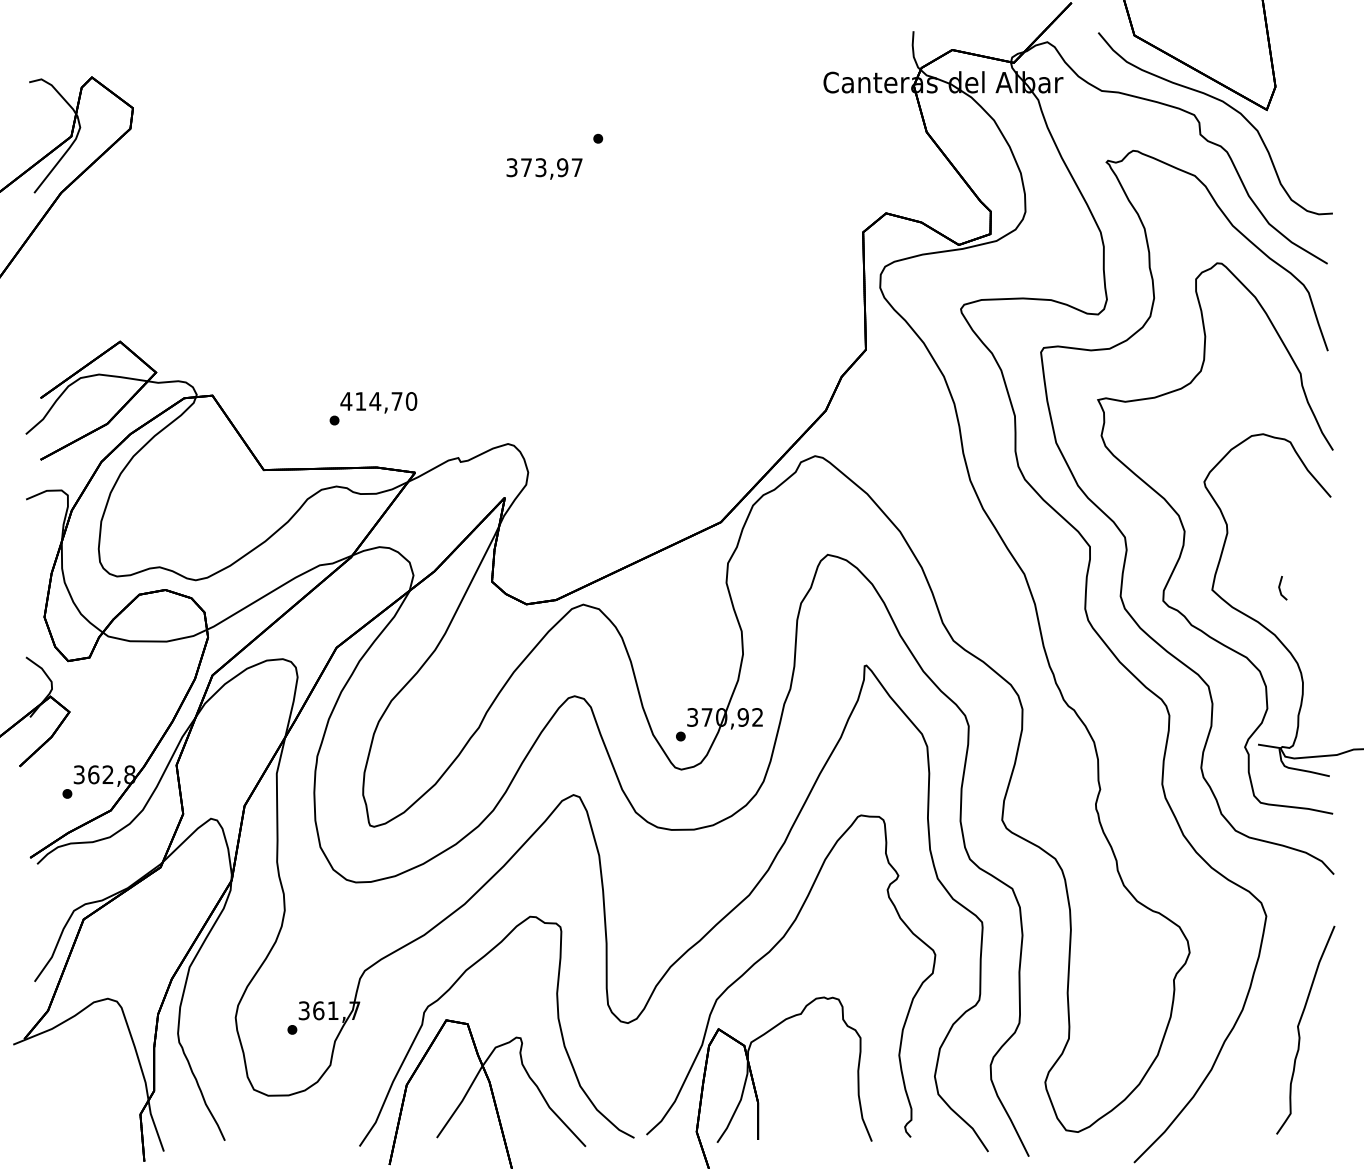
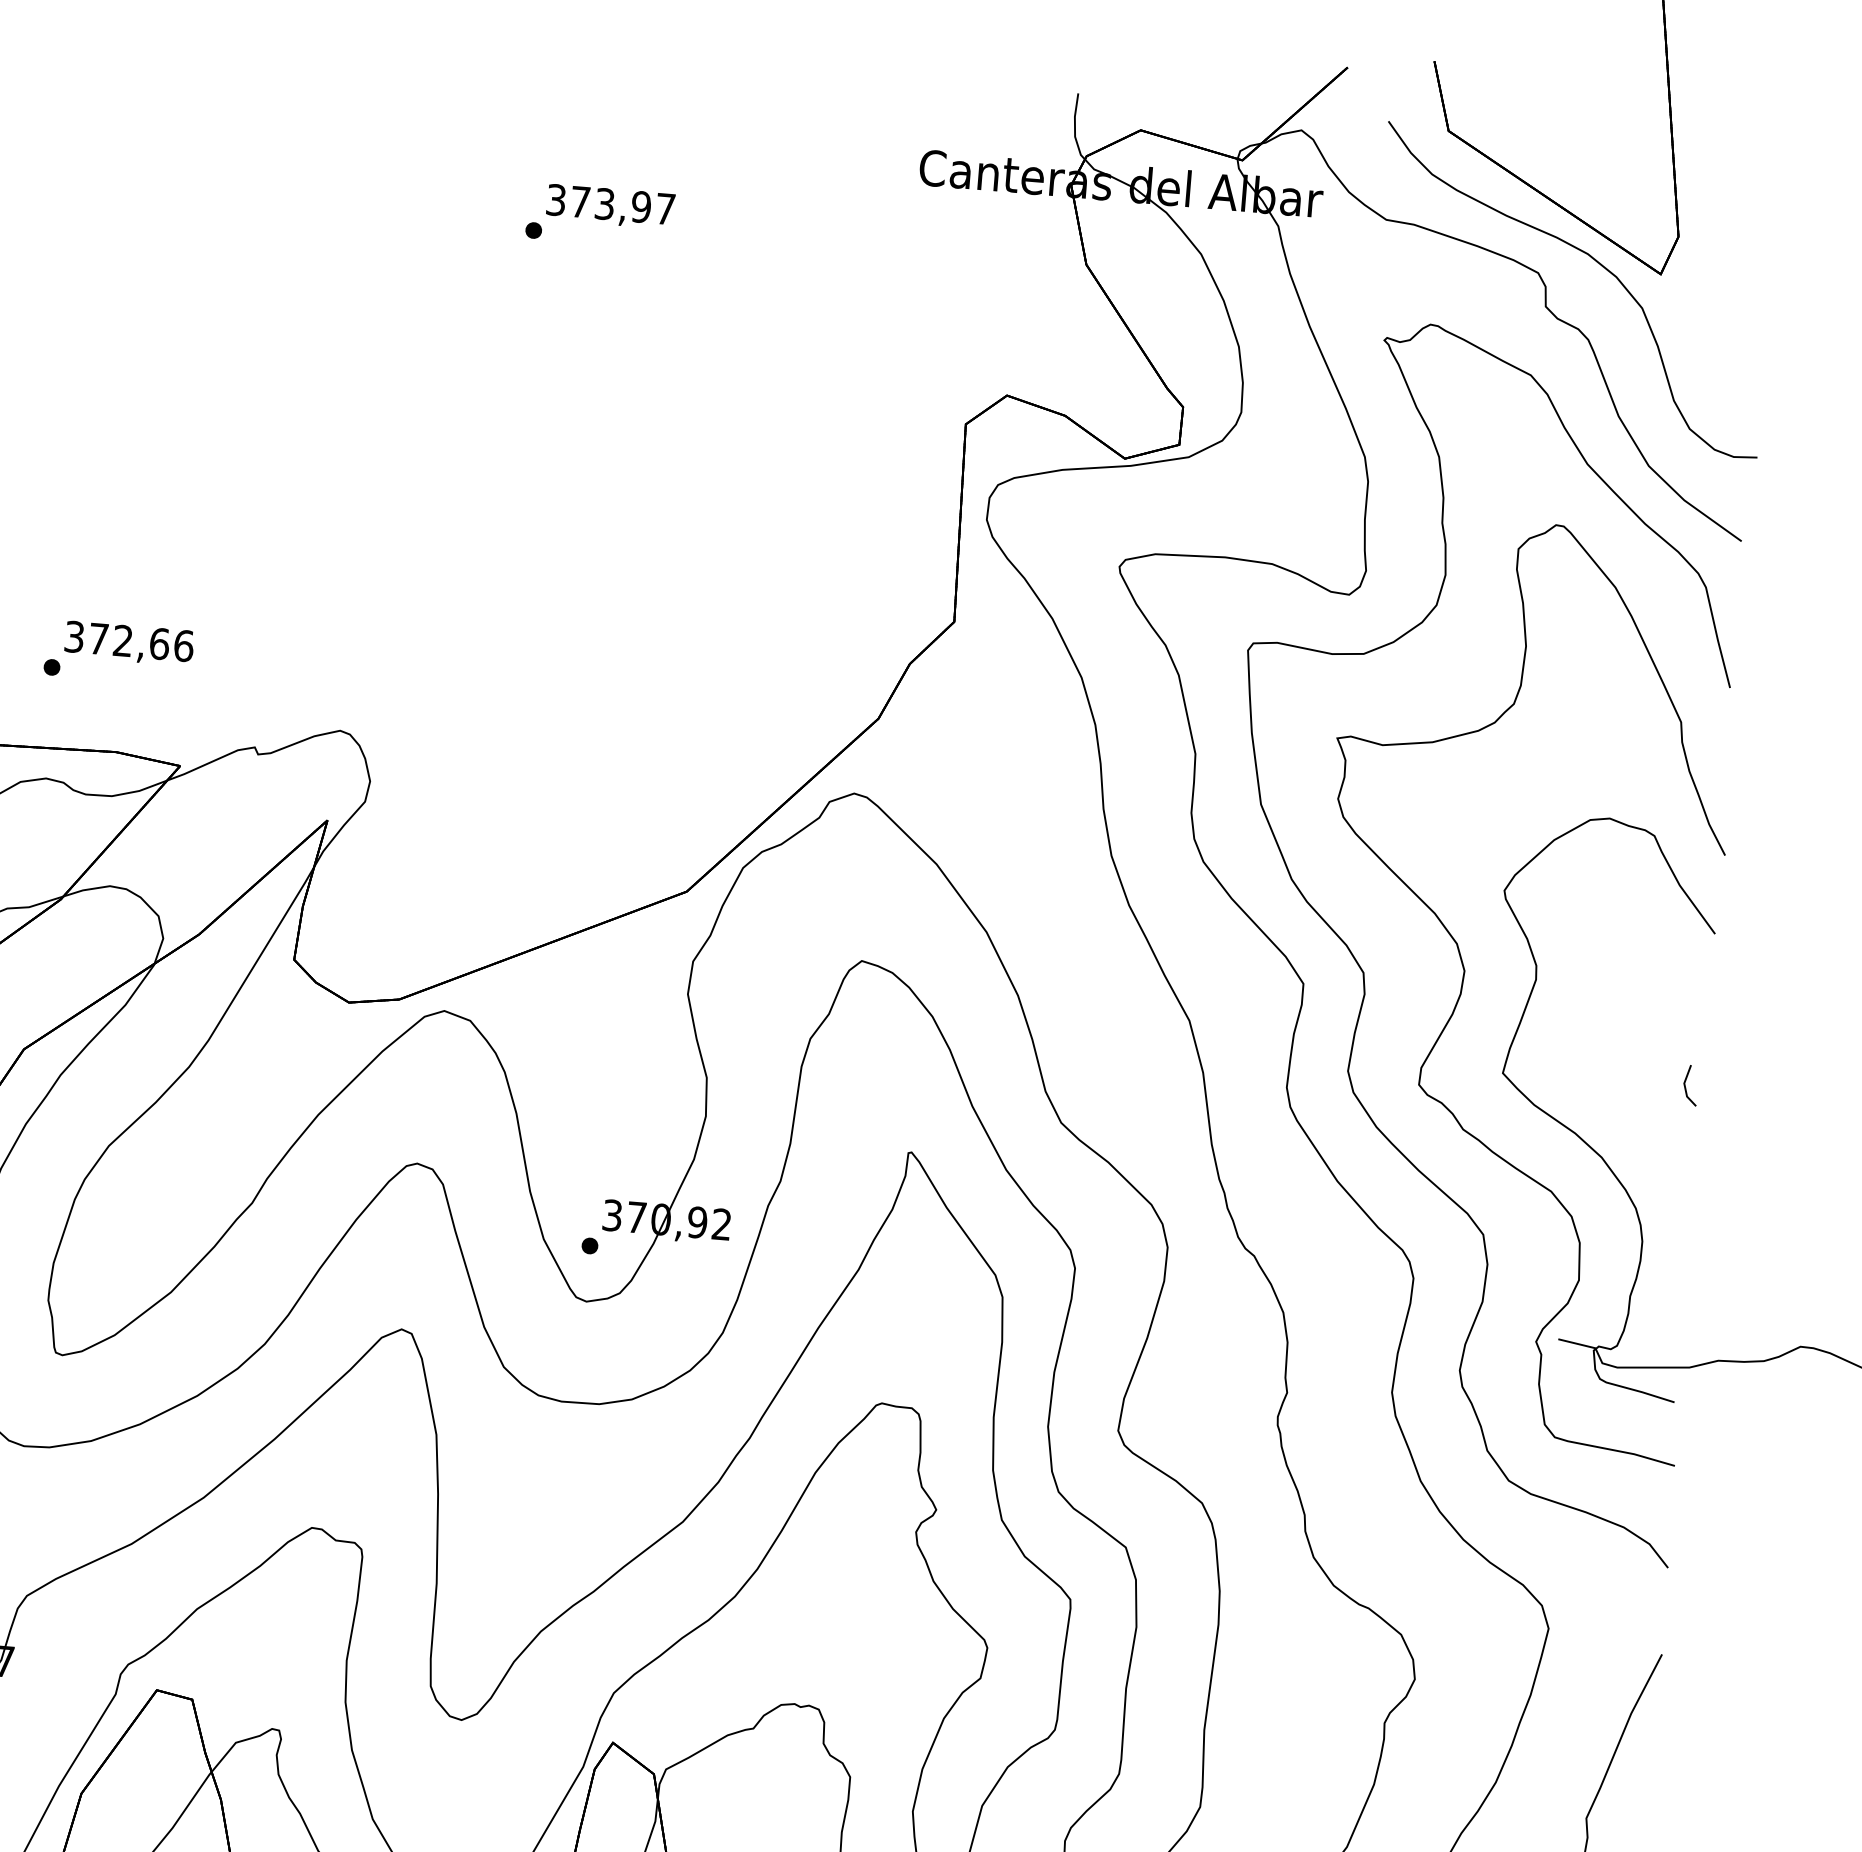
text: (544, 168) -> (610, 205), moved
text: (378, 401) -> (128, 641), 414,70 -> 372,66
line: (1280, 588) -> (1686, 1085), moved

